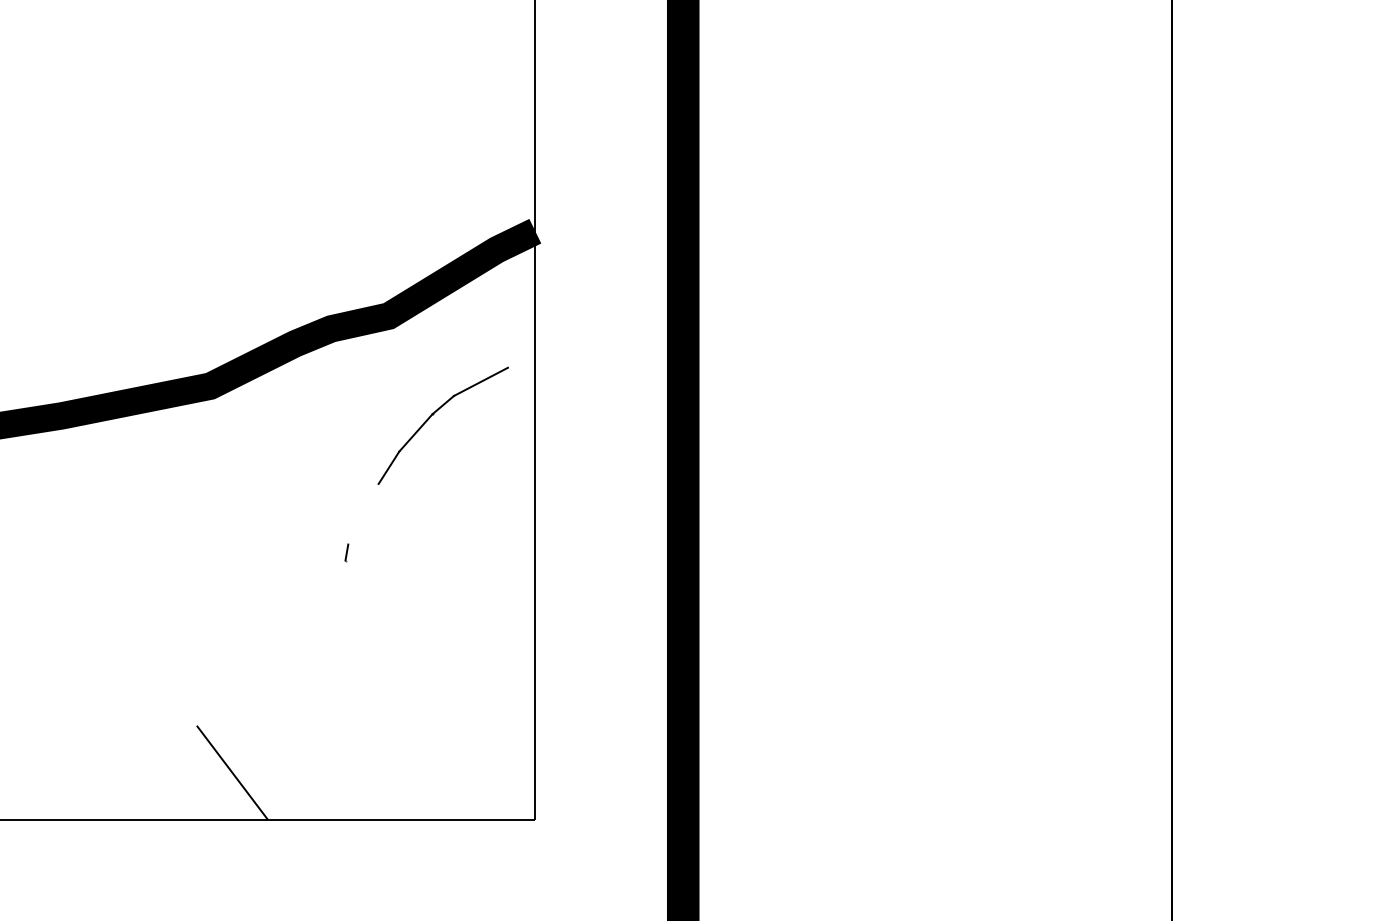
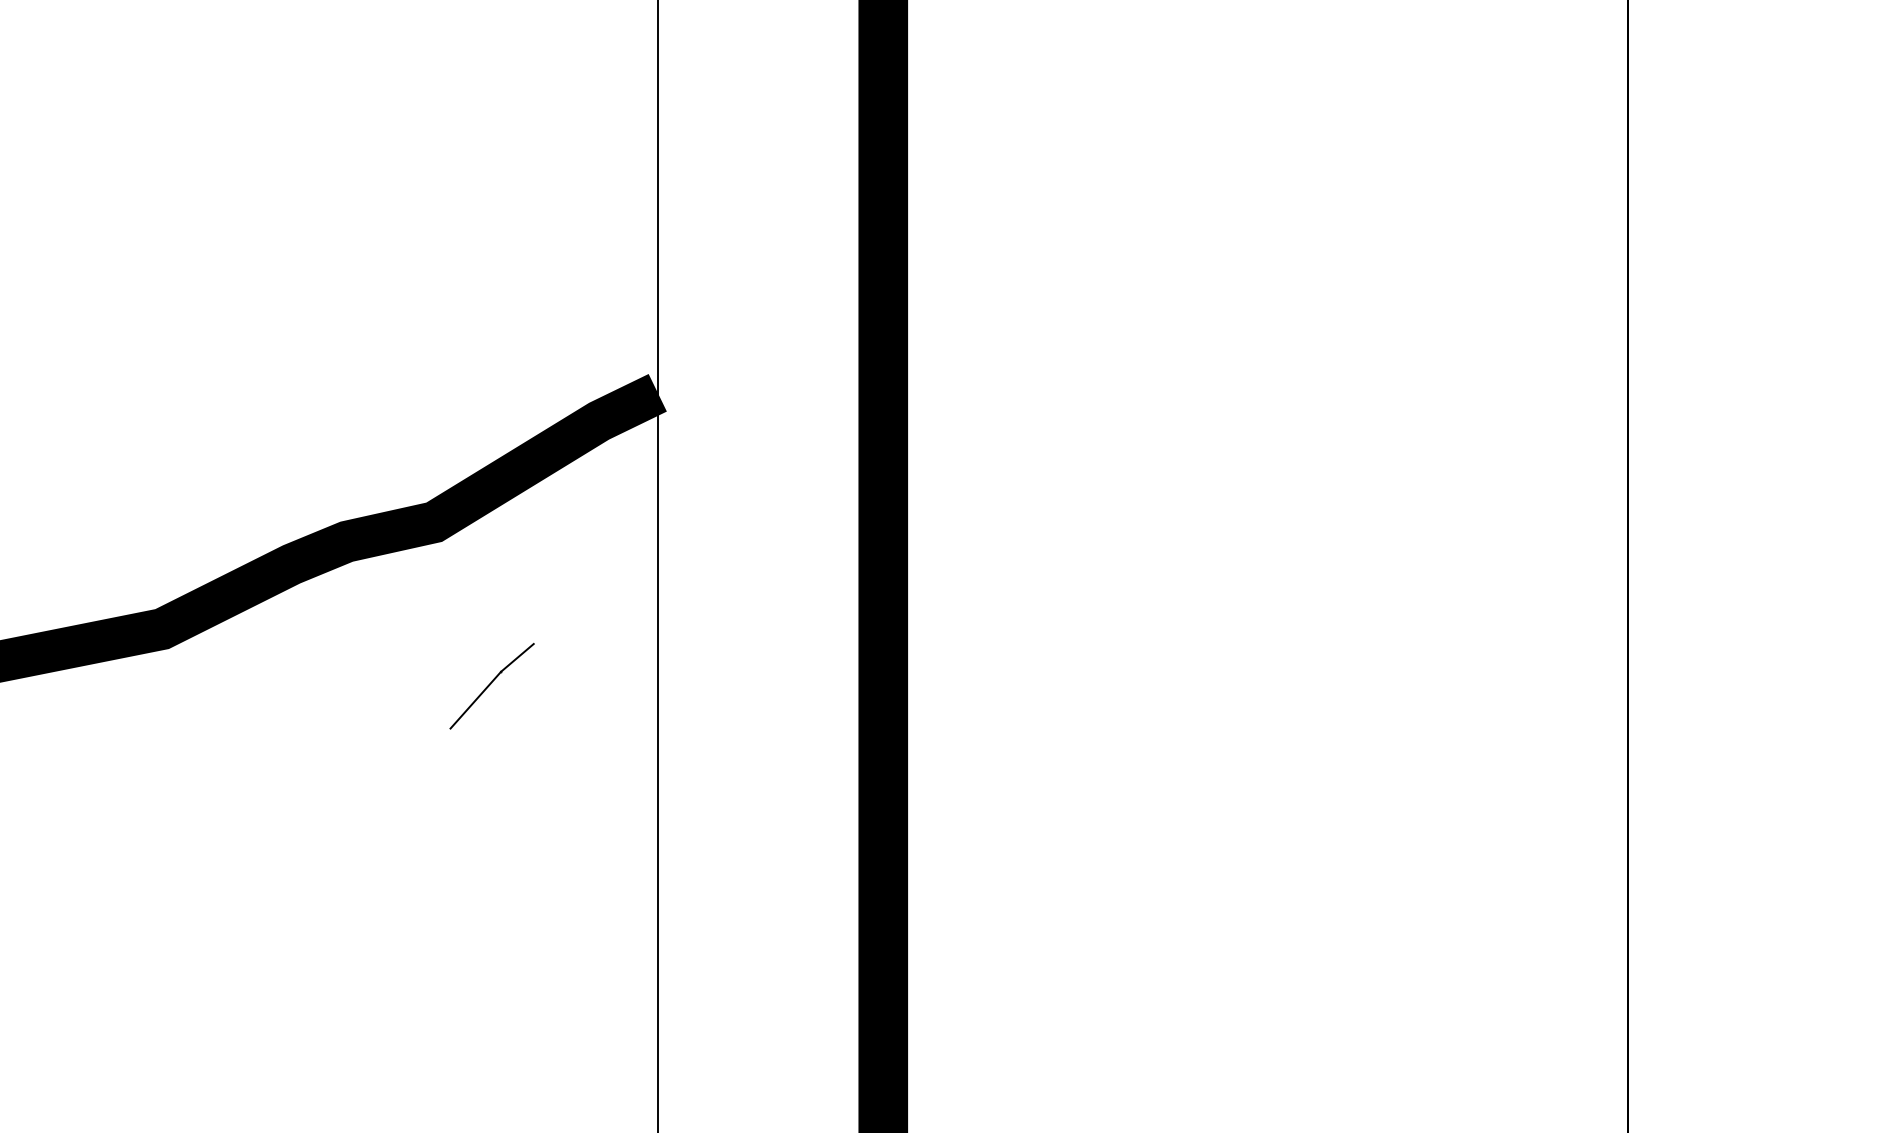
line: (480, 381) -> (574, 621), removed
line: (388, 467) -> (433, 753), removed
line: (346, 552) -> (369, 882), removed

